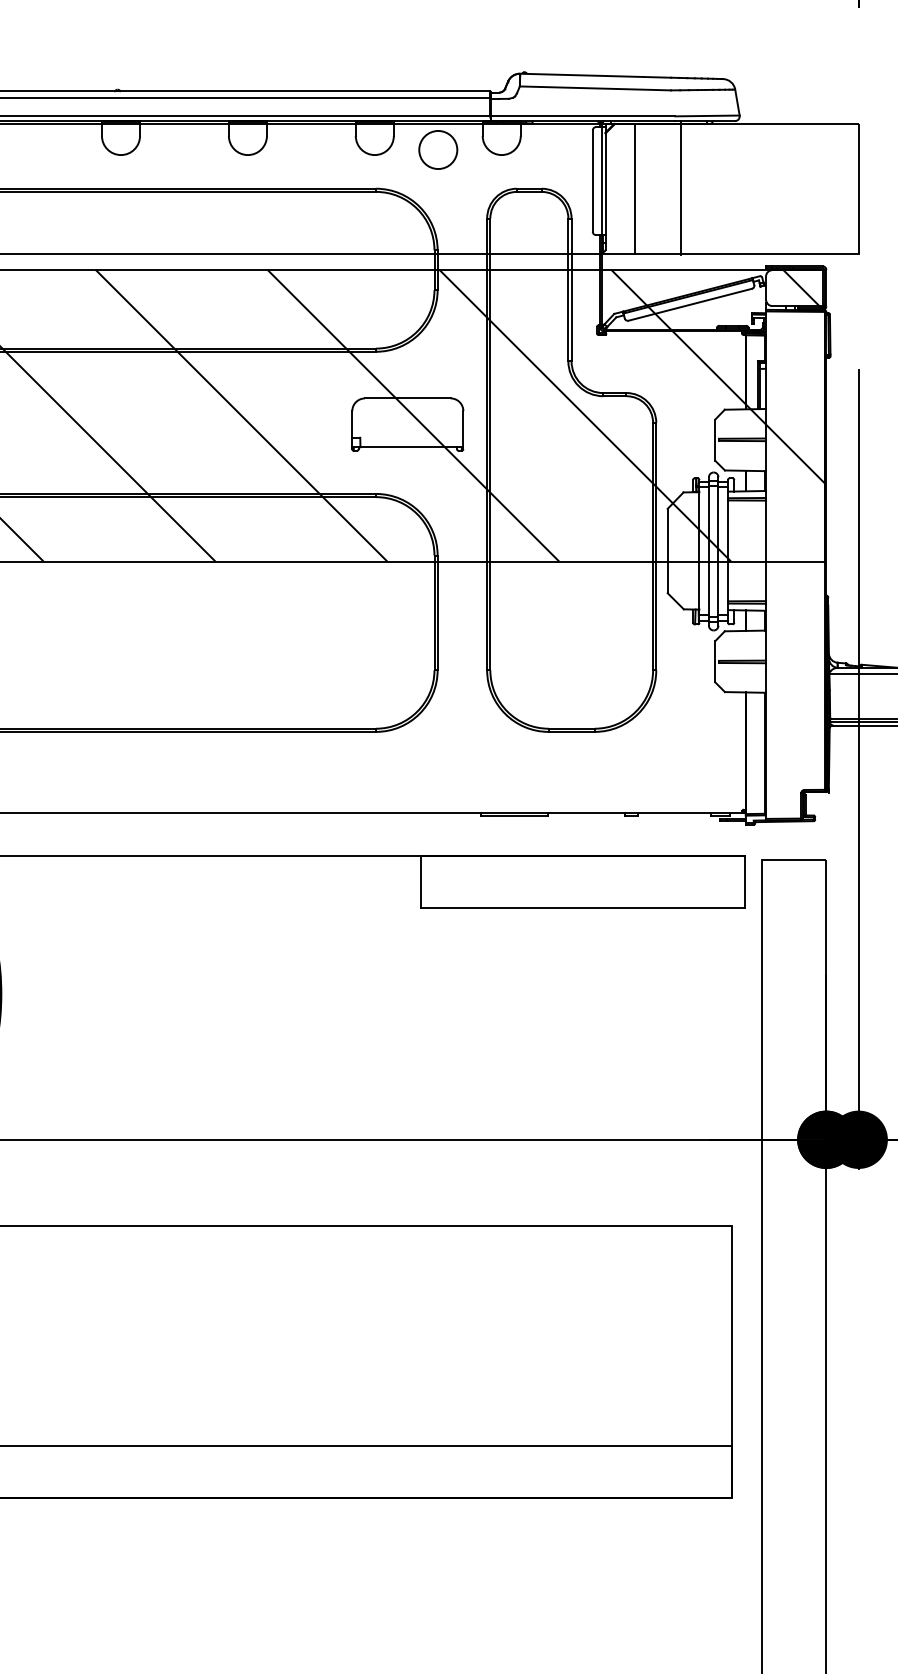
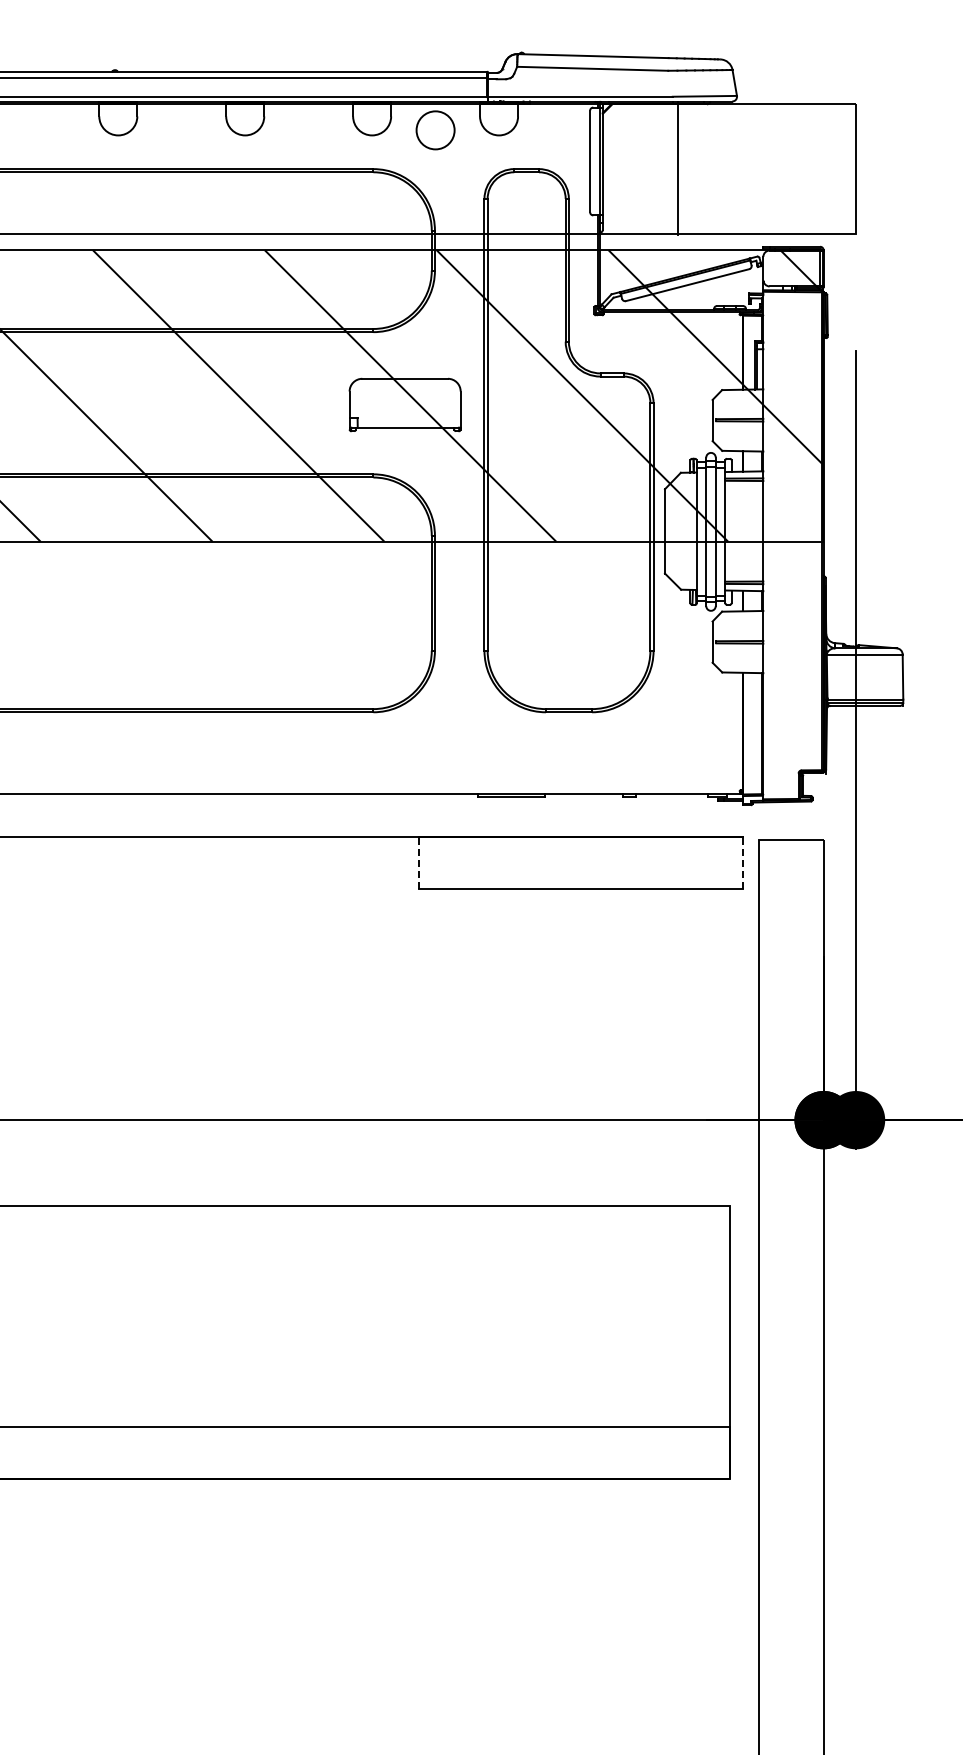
line: (635, 189) -> (632, 169), removed
line: (421, 882) -> (418, 862), solid -> dashed
line: (745, 882) -> (742, 862), solid -> dashed

